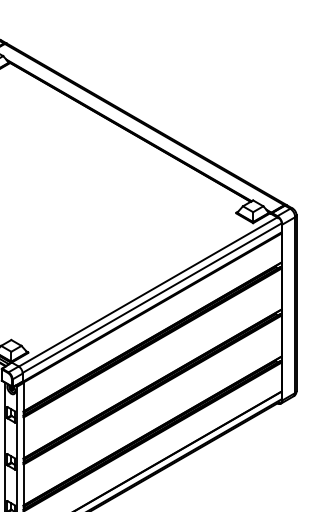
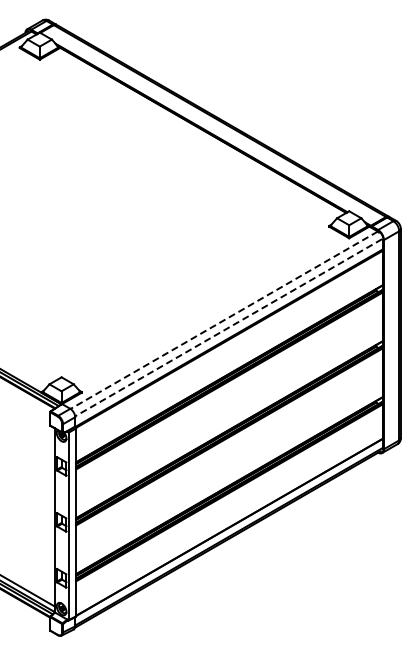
line: (147, 292) -> (223, 320), solid -> dashed
line: (151, 298) -> (228, 328), solid -> dashed

